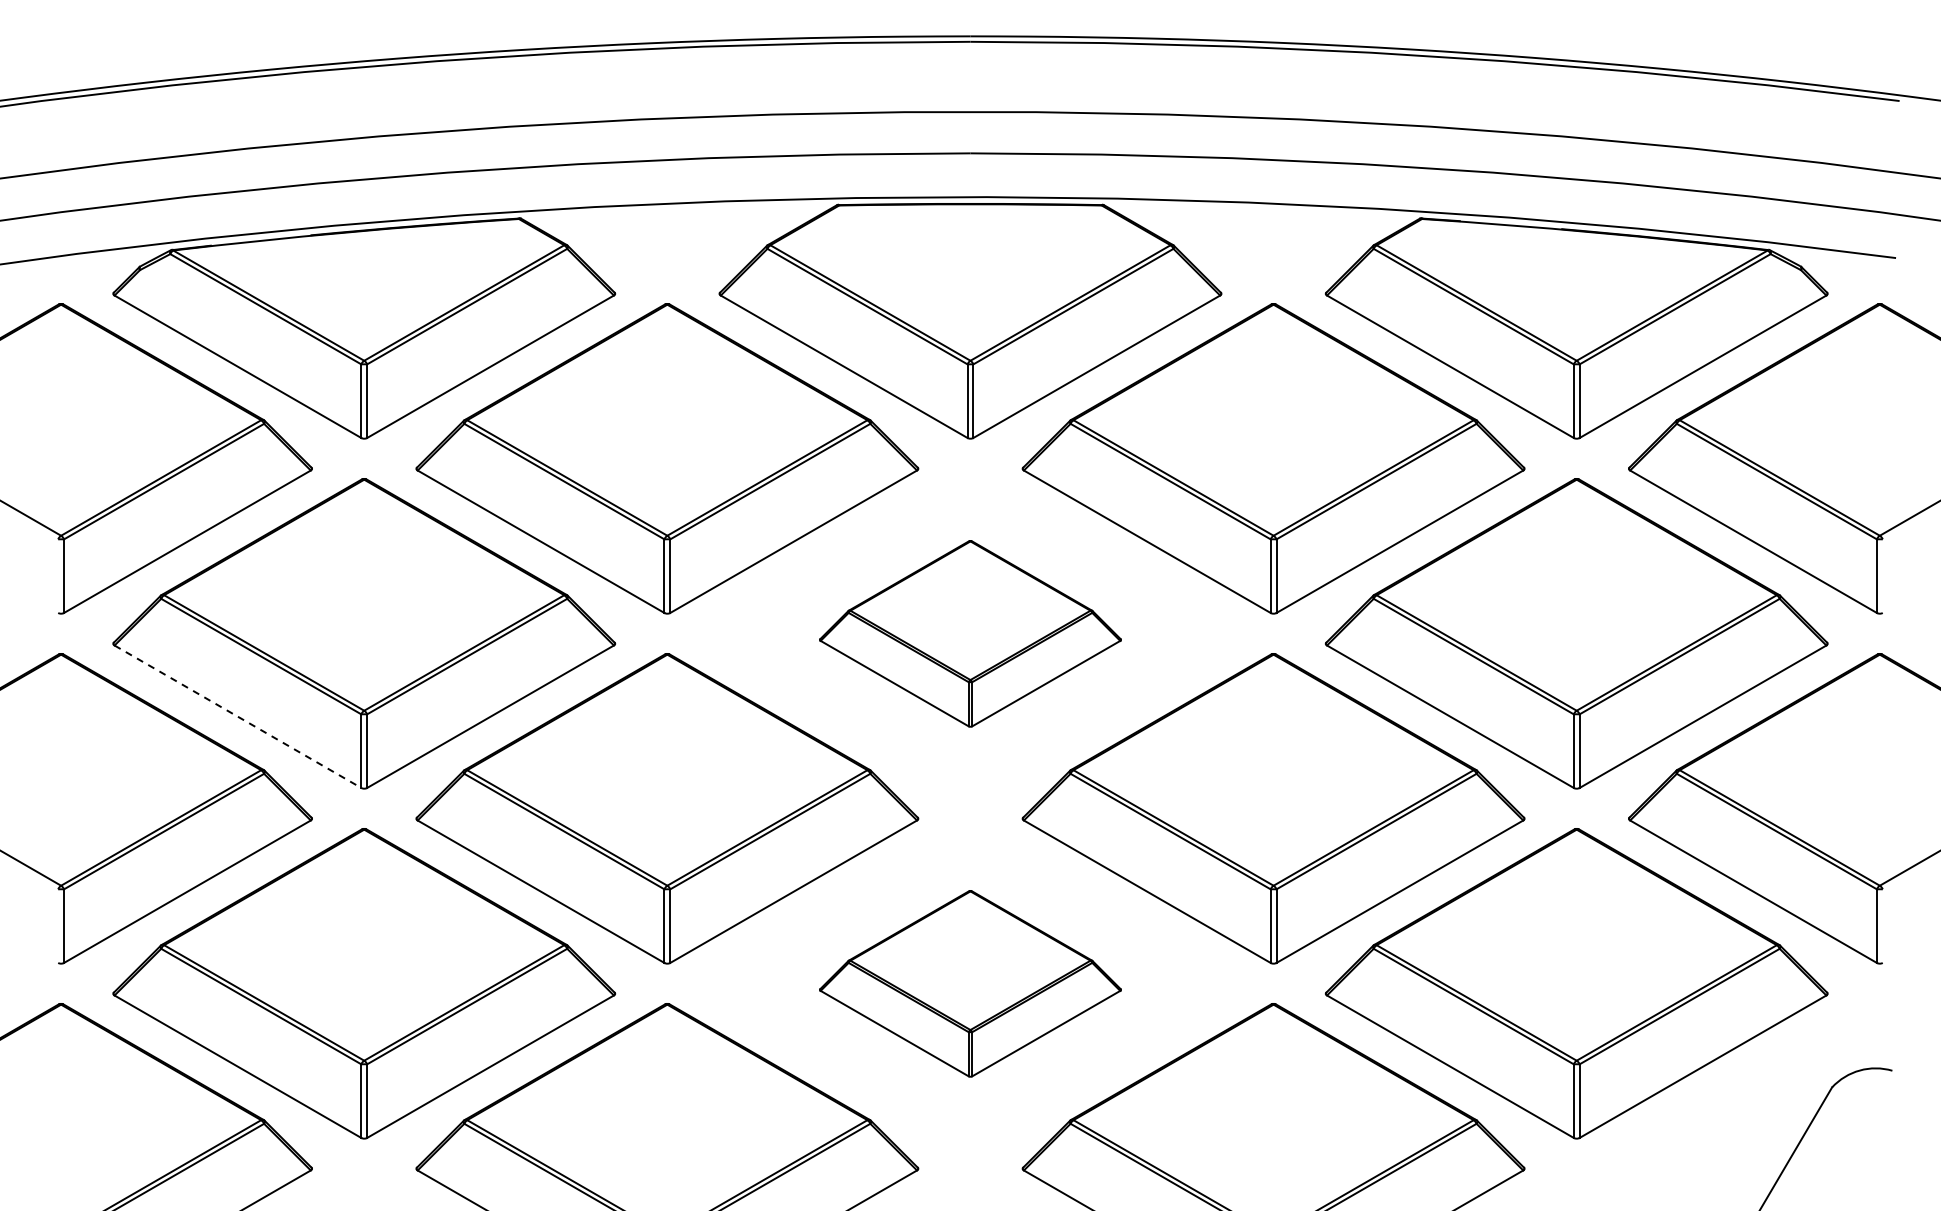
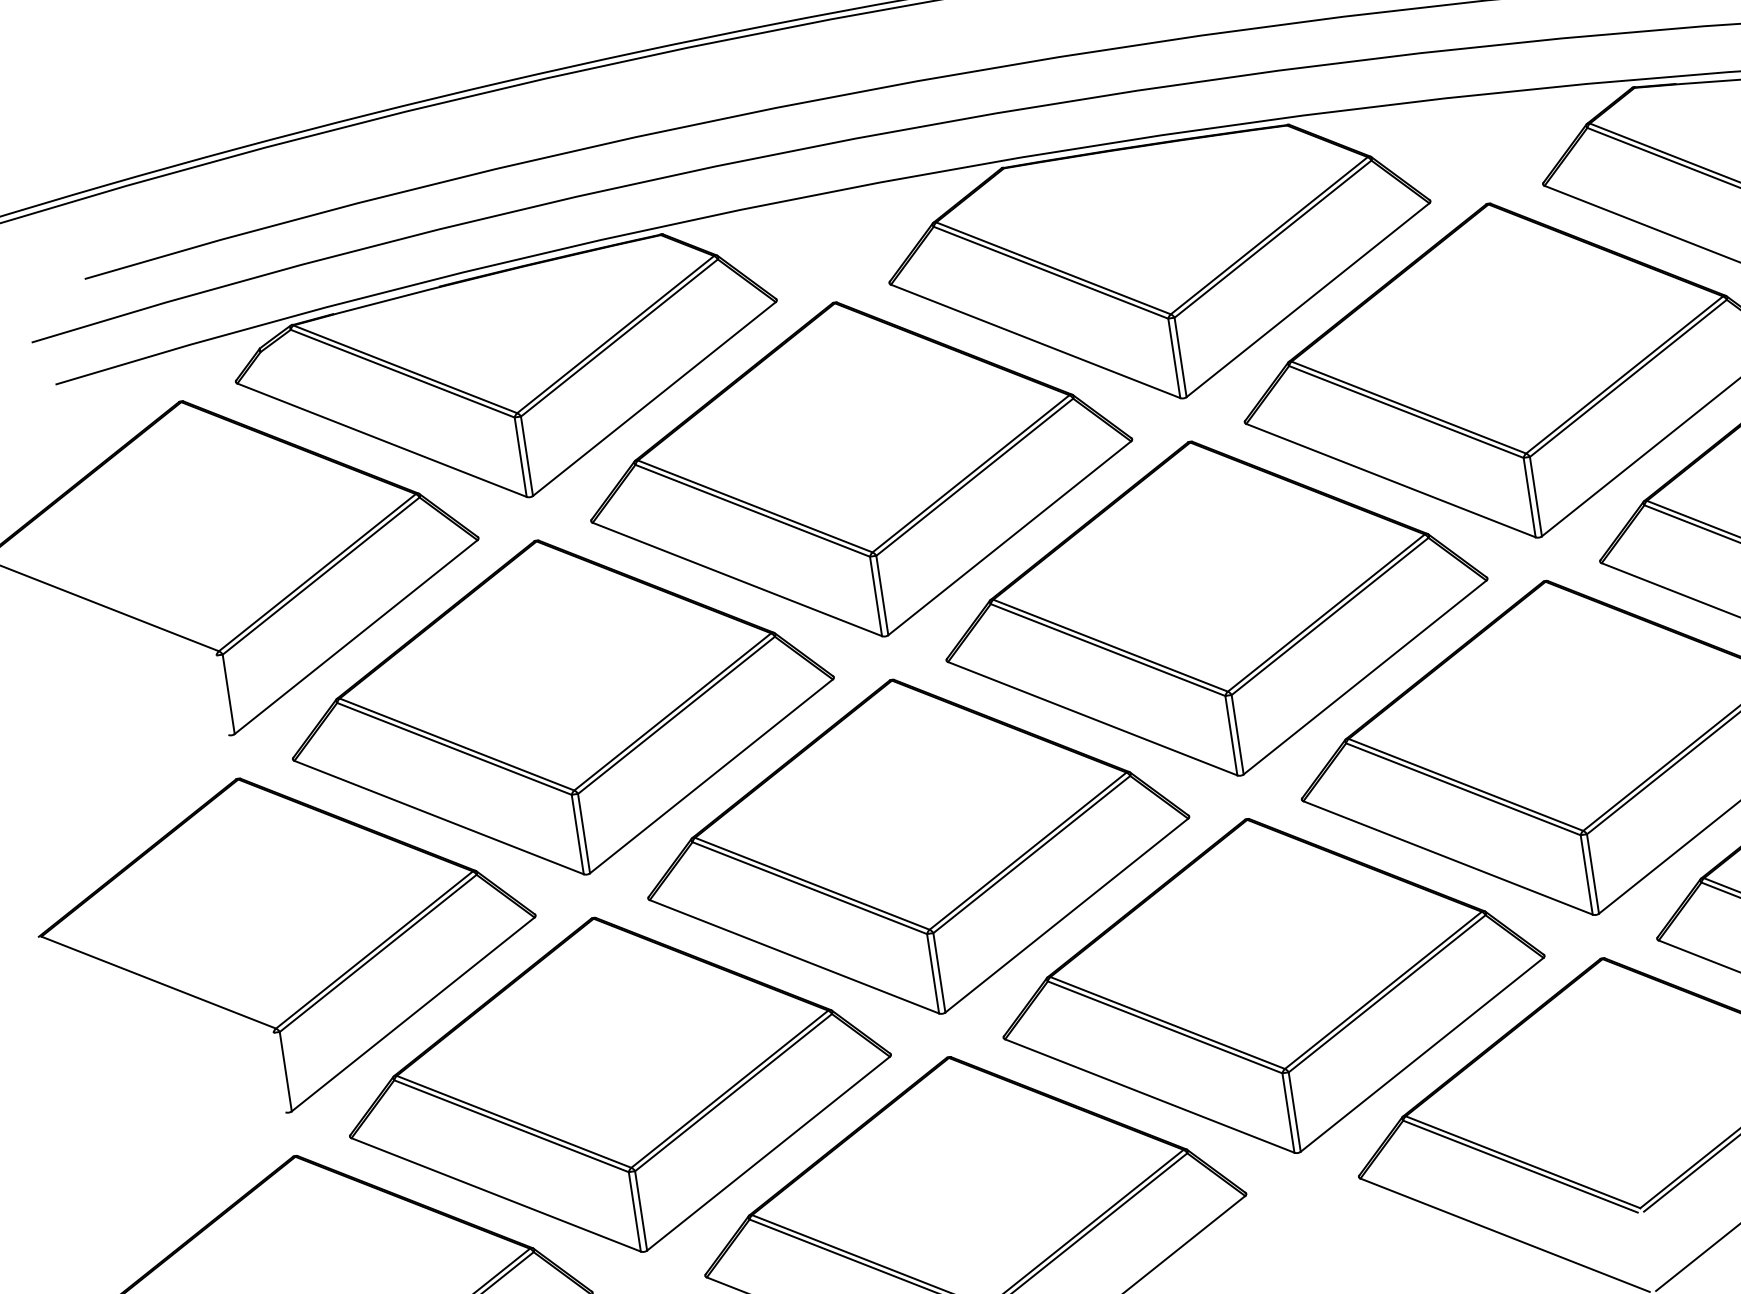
part: (970, 633) -> (1215, 608), size x1.67
line: (238, 717) -> (439, 818), dashed -> solid
part: (970, 983) -> (1272, 985), size x1.67

